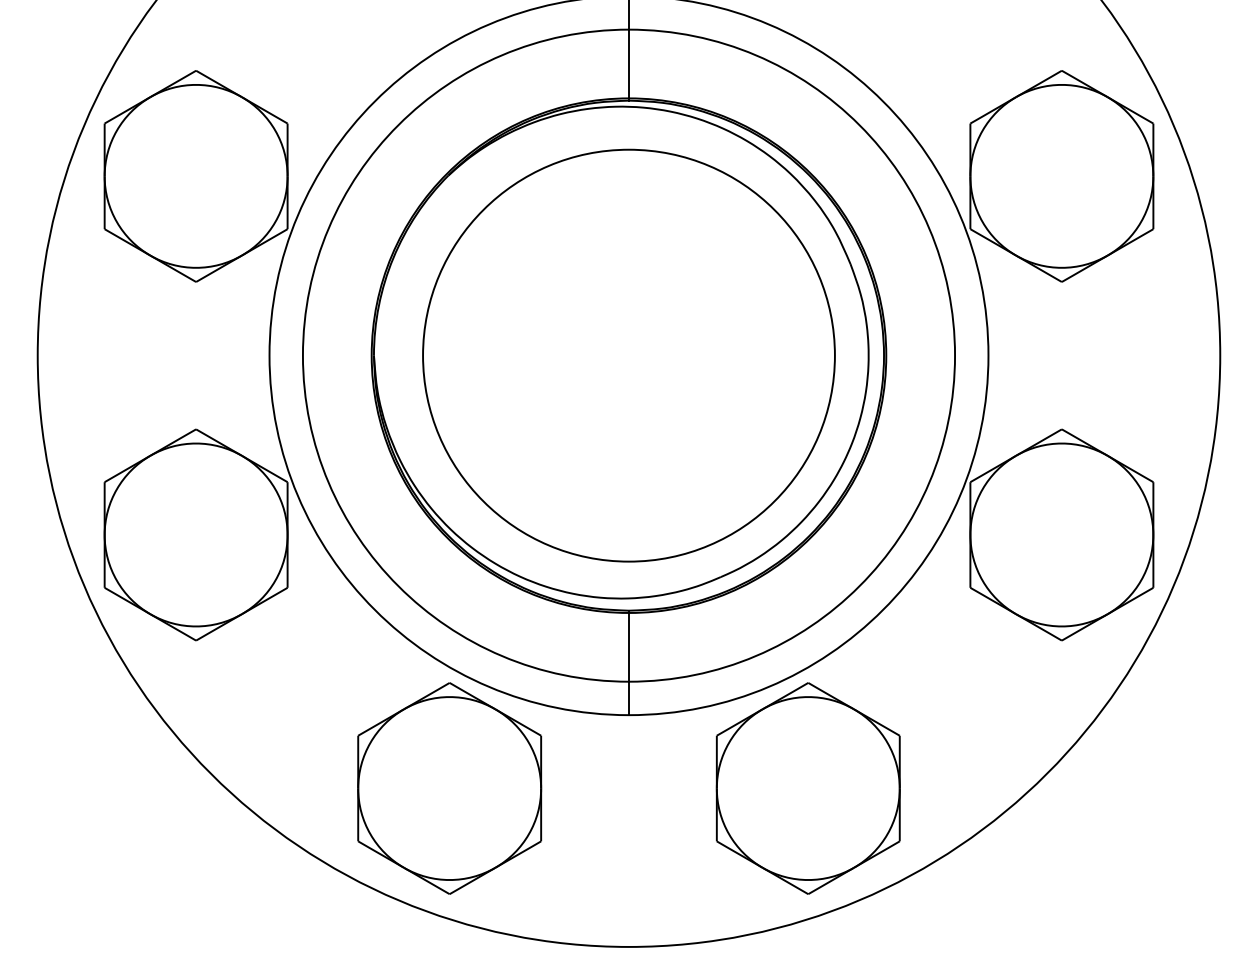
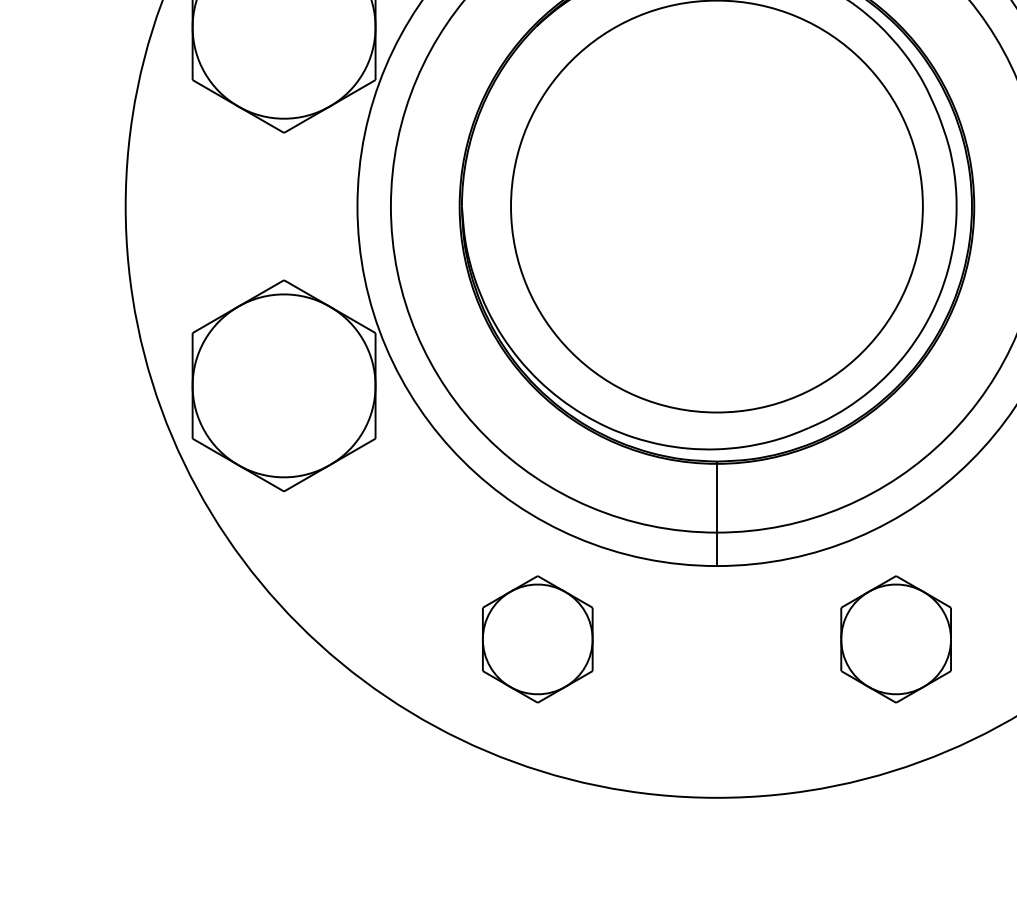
part: (449, 788) -> (537, 639), size x0.6
part: (807, 788) -> (895, 639), size x0.6

